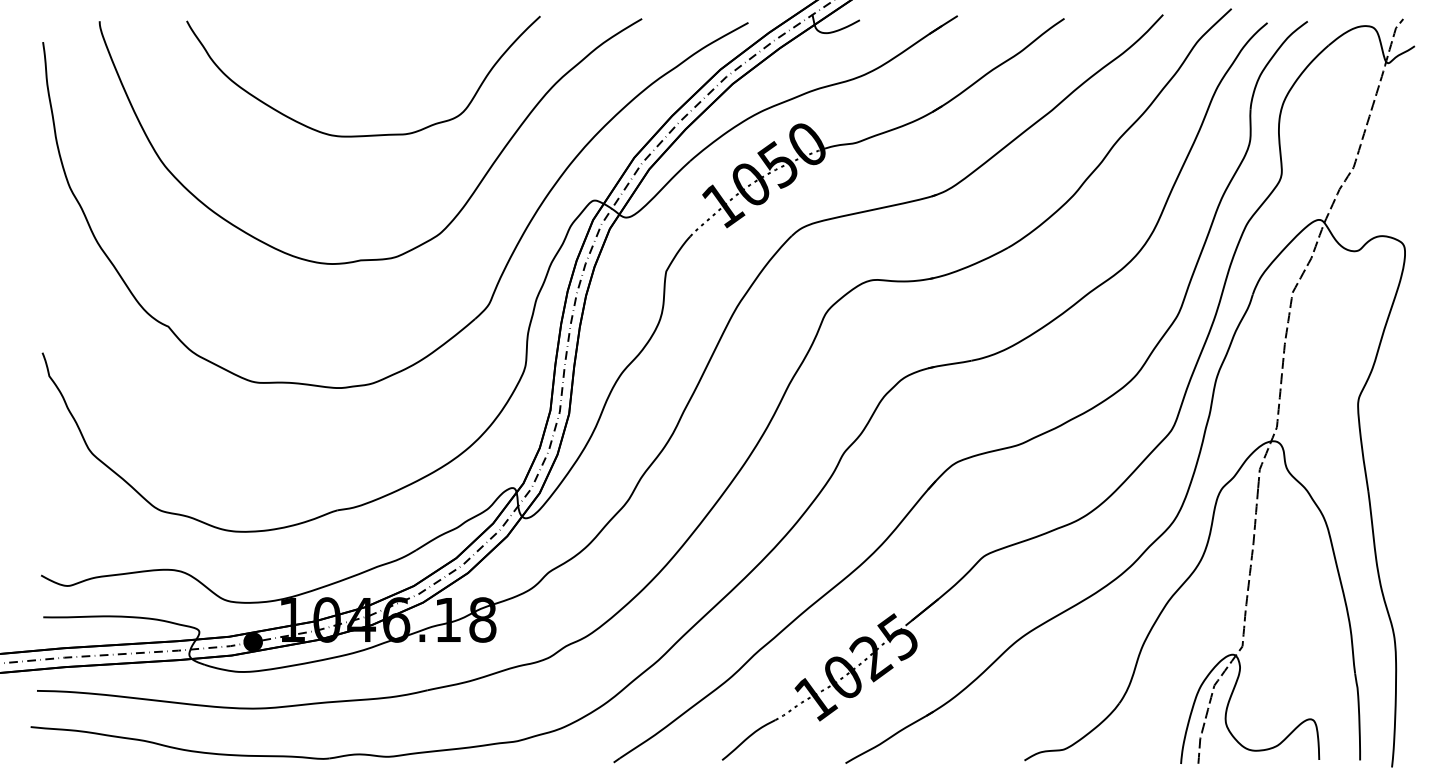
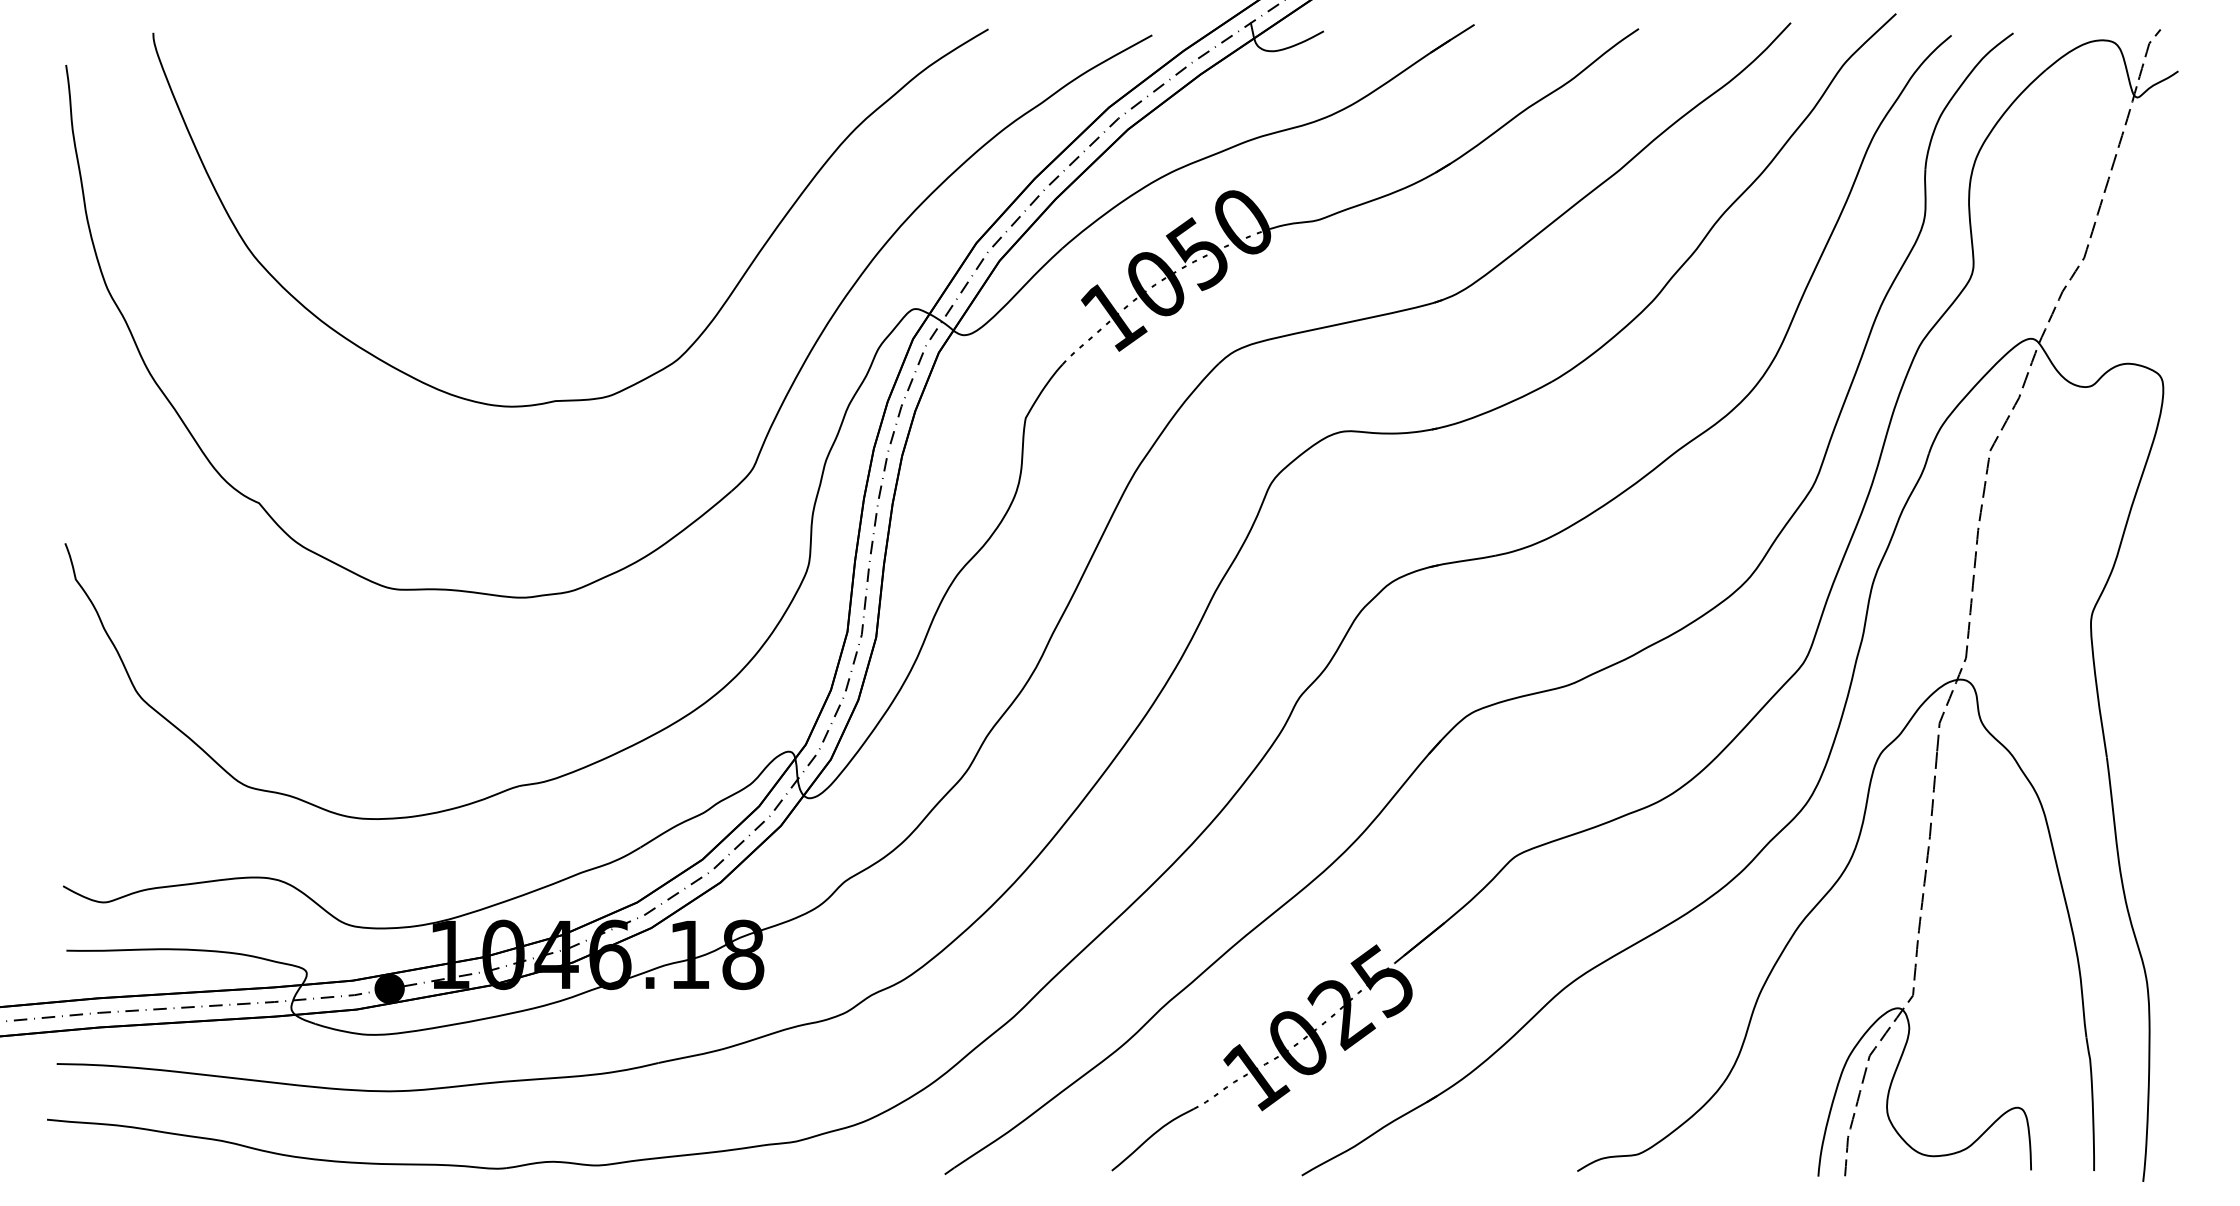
curve: (369, 134) -> (568, 207), removed

